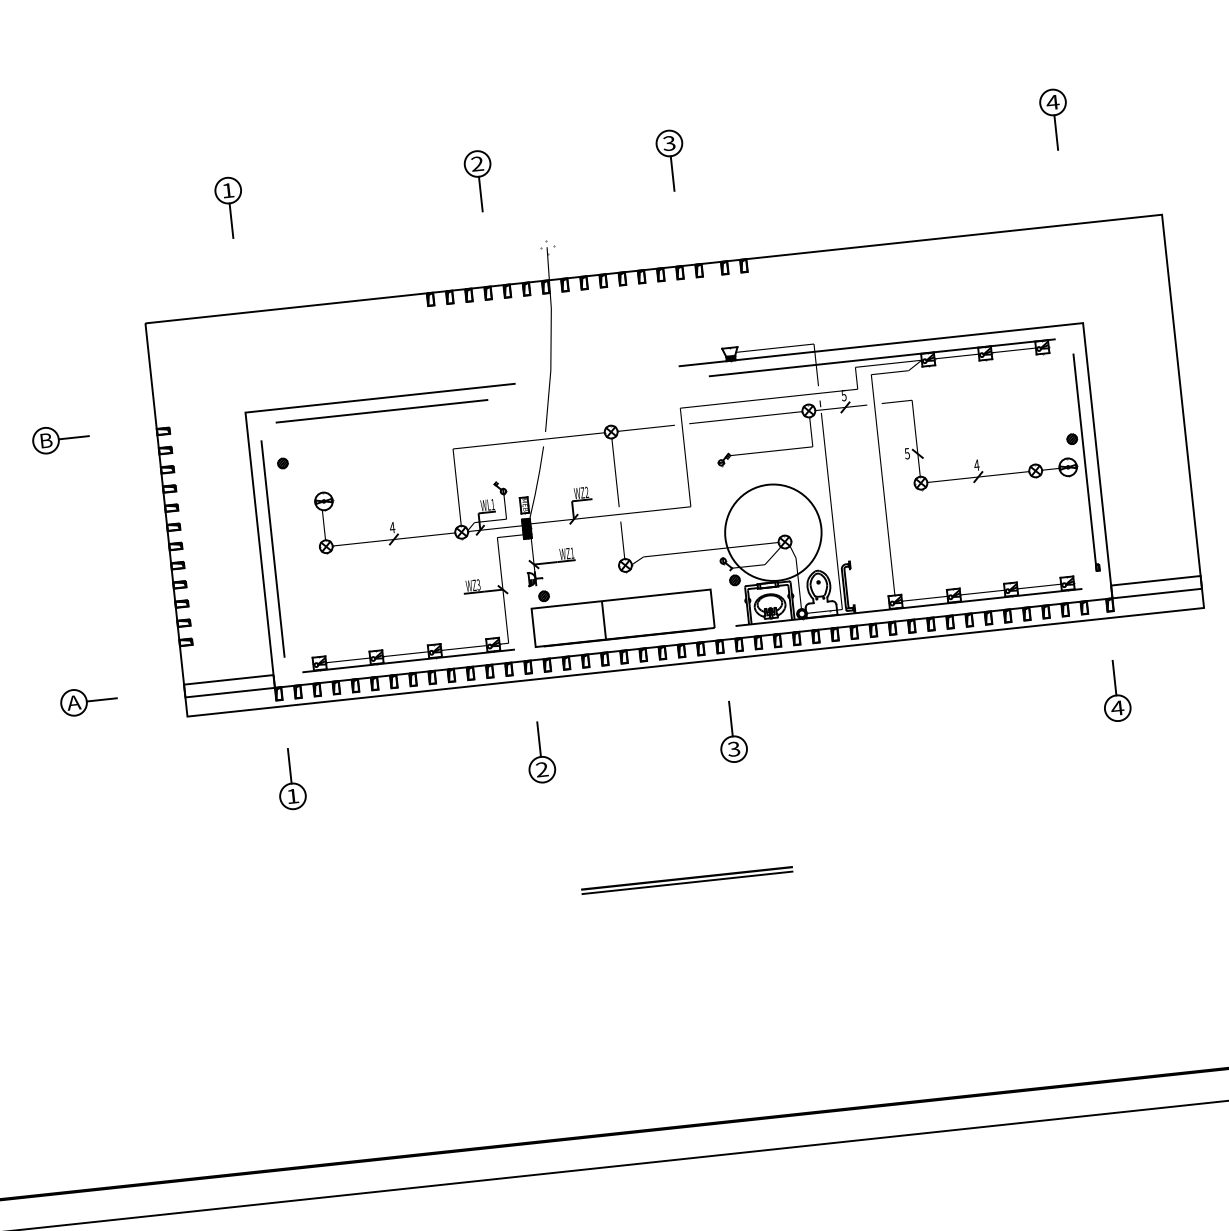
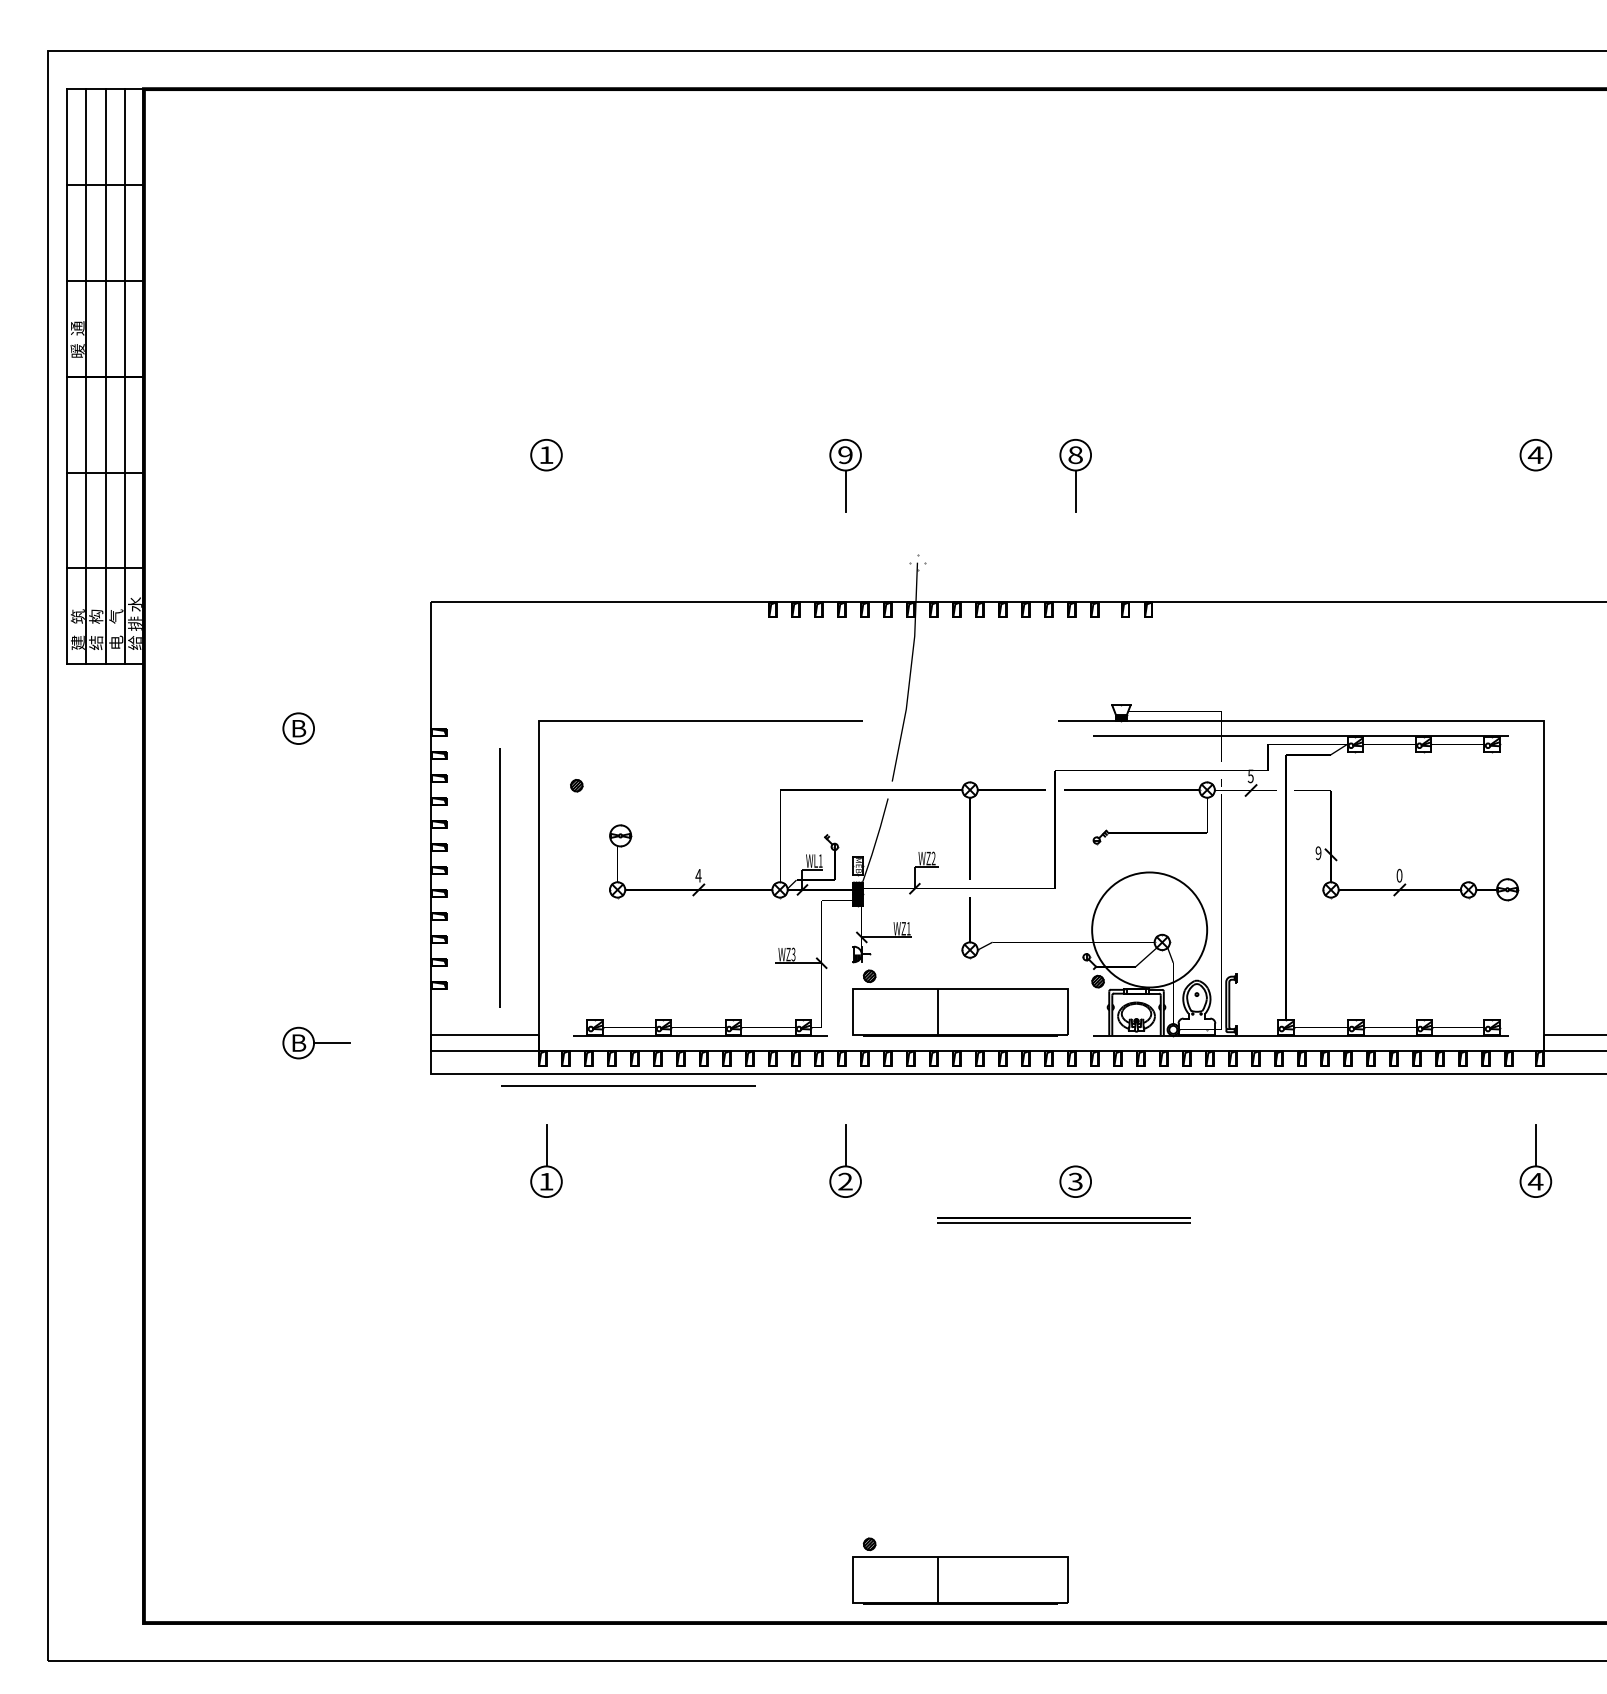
line: (1055, 131) -> (1535, 490), removed
text: (669, 142) -> (1075, 454), 3 -> 8
text: (477, 164) -> (845, 455), 2 -> 9
line: (231, 220) -> (546, 490), removed
line: (381, 410) -> (628, 1085), moved
line: (74, 437) -> (332, 728), removed
text: (907, 453) -> (1318, 852), 5 -> 9
part: (1084, 462) -> (1527, 886), removed
text: (976, 465) -> (1399, 875), 4 -> 0
line: (272, 548) -> (499, 877), moved
text: (73, 702) -> (298, 1042), A -> B
line: (730, 719) -> (1075, 1145), removed
part: (686, 880) -> (1063, 1220), moved
part: (672, 1083) -> (960, 1570), added

